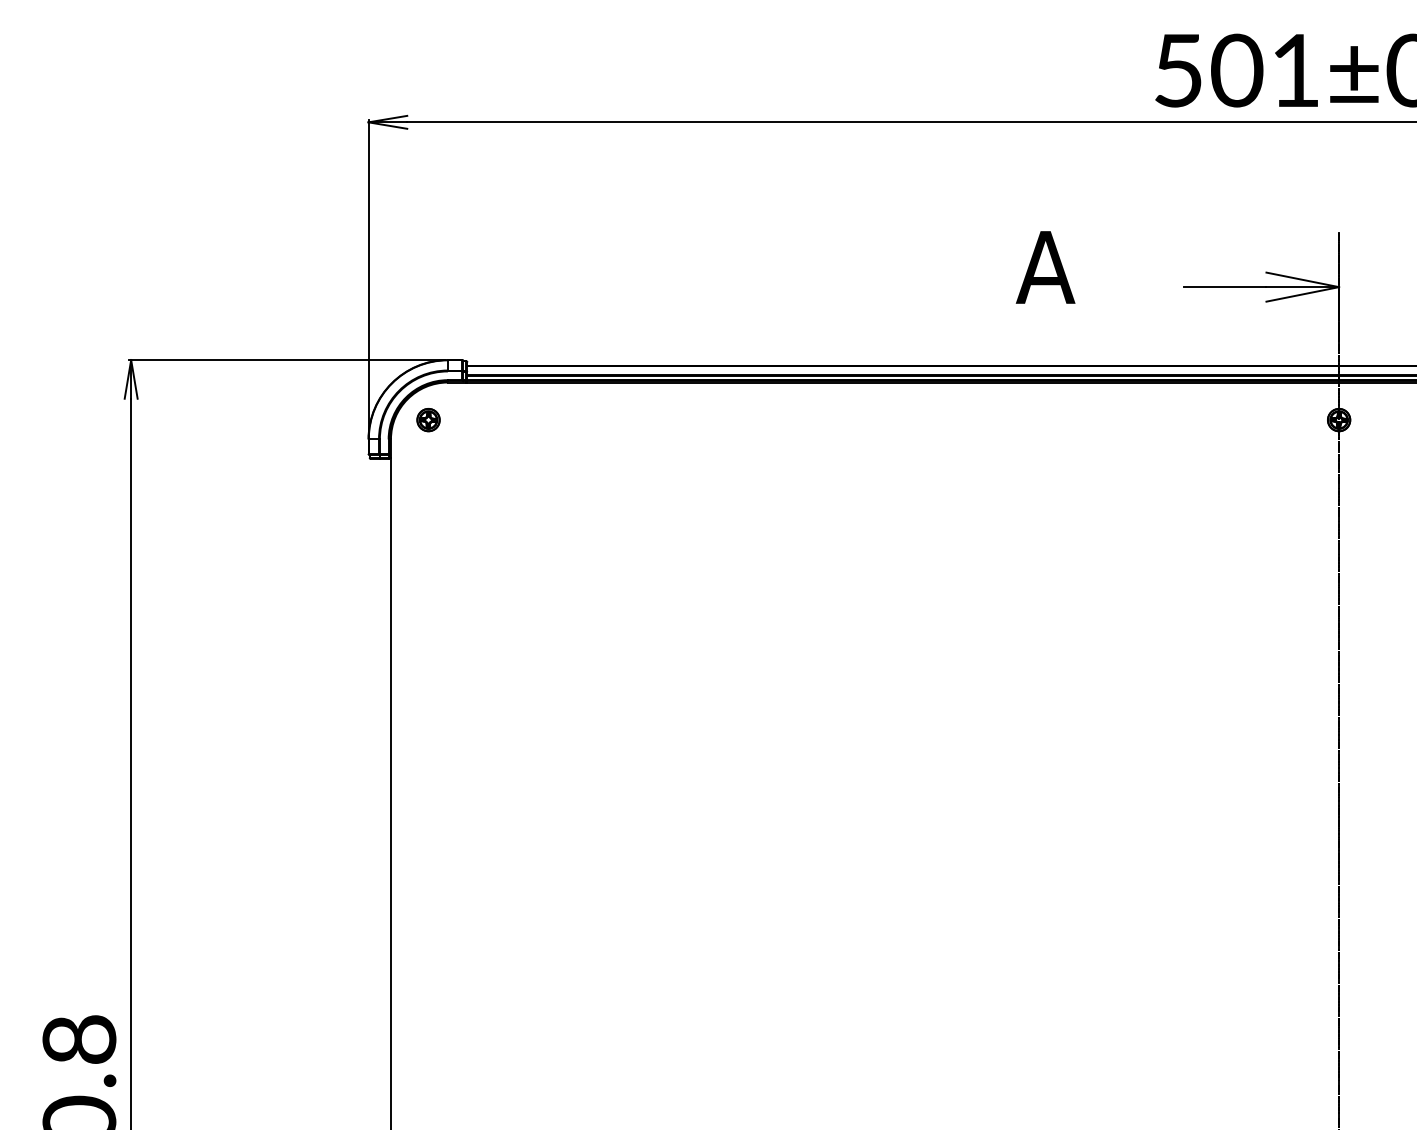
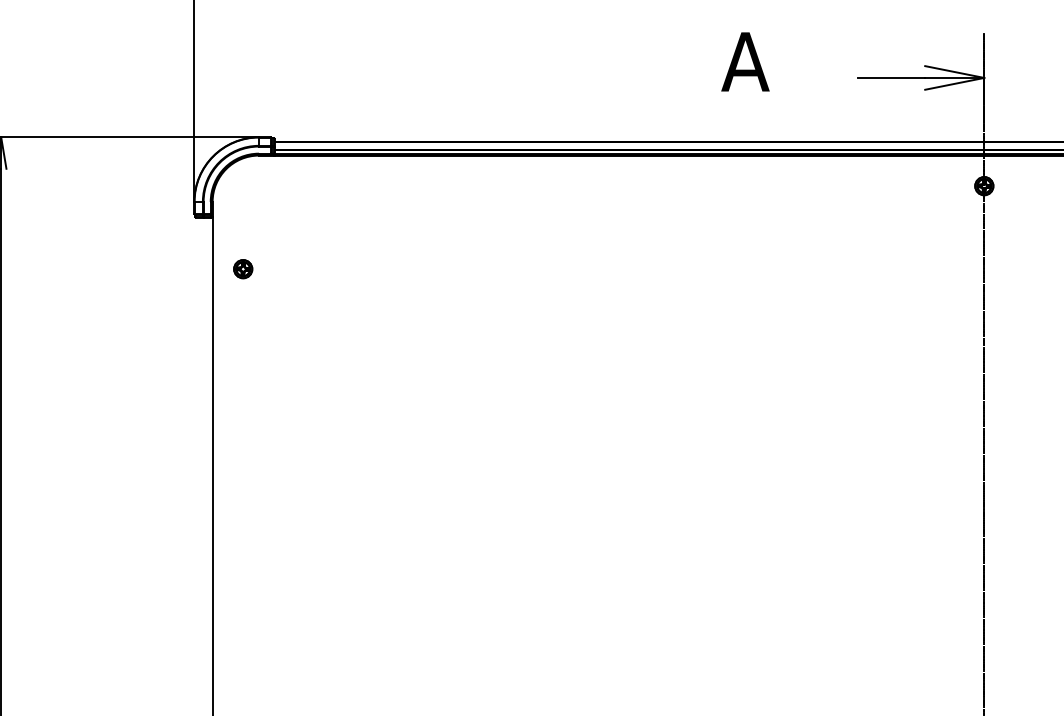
part: (428, 420) -> (243, 269), moved

